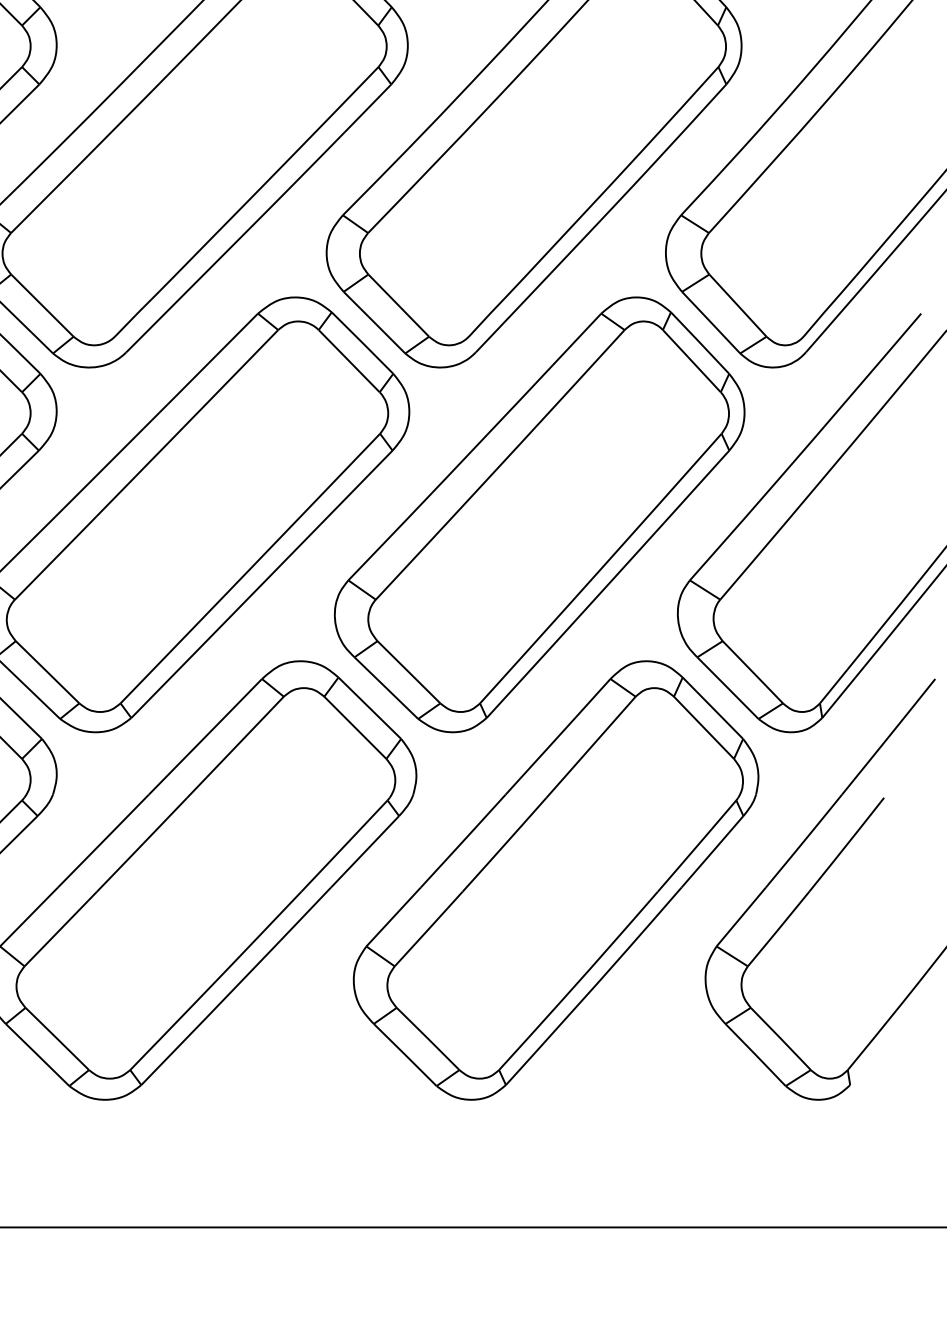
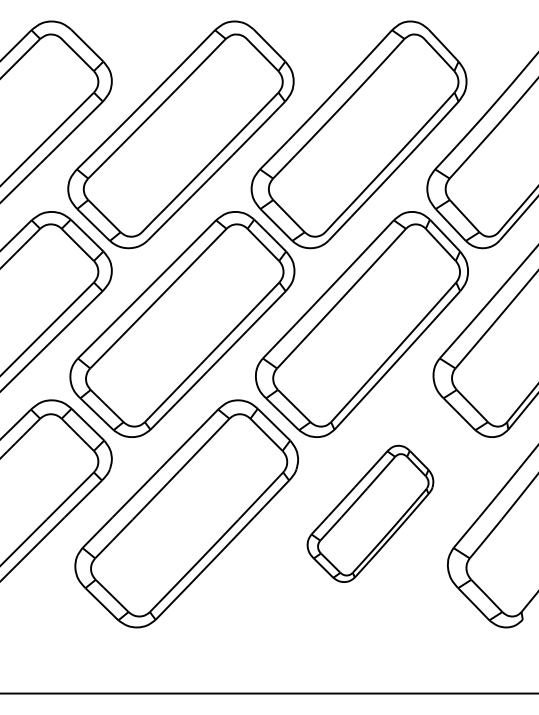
part: (556, 879) -> (370, 513), size x0.6

